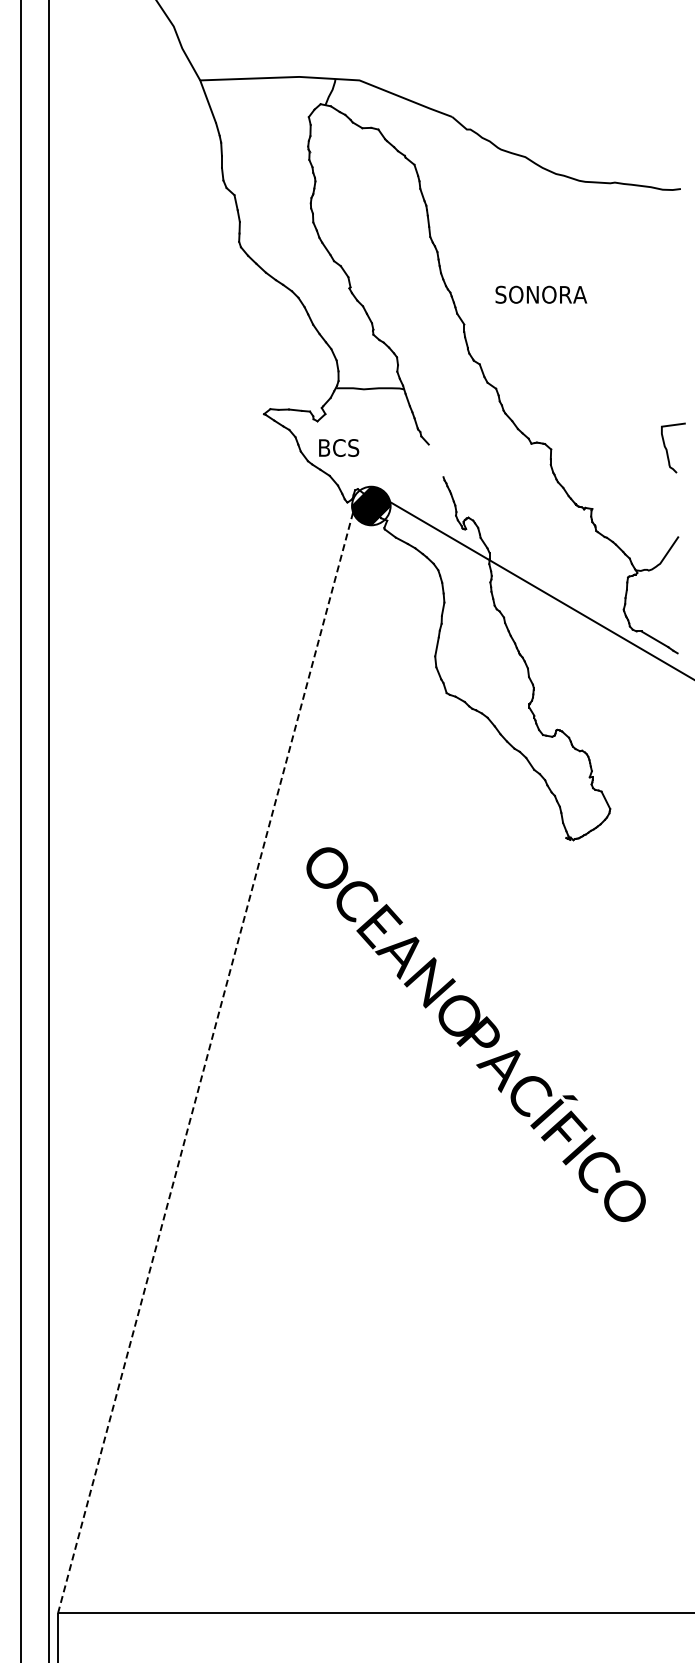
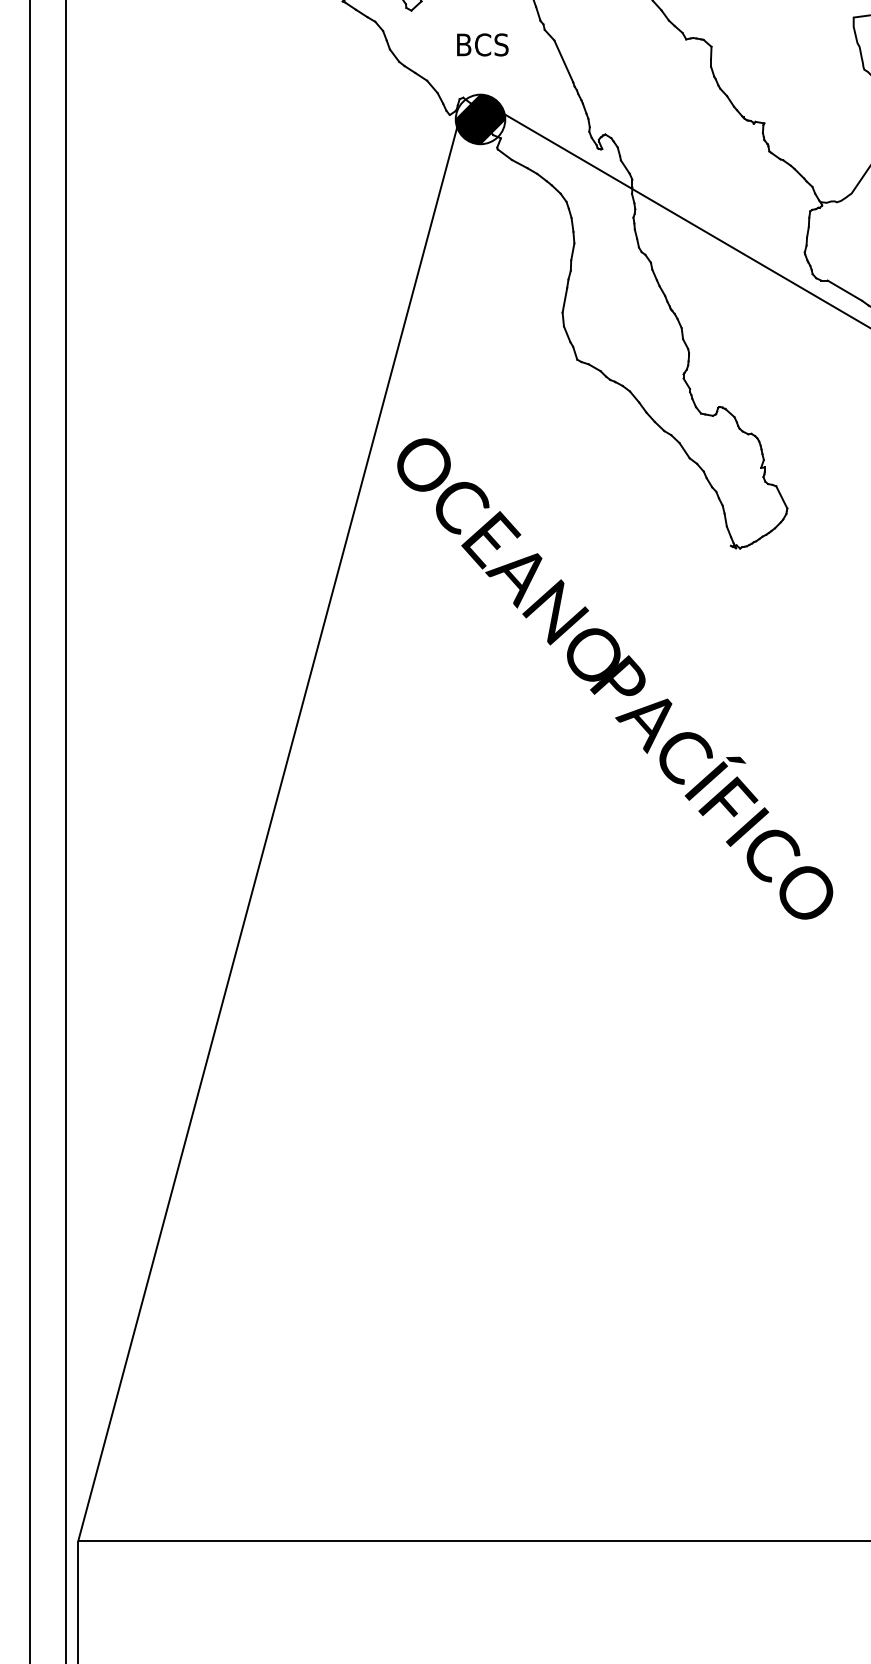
text: (339, 447) -> (483, 44), moved
line: (435, 460) -> (562, 60), added
text: (475, 1034) -> (614, 678), moved
line: (205, 1062) -> (267, 834), dashed -> solid

